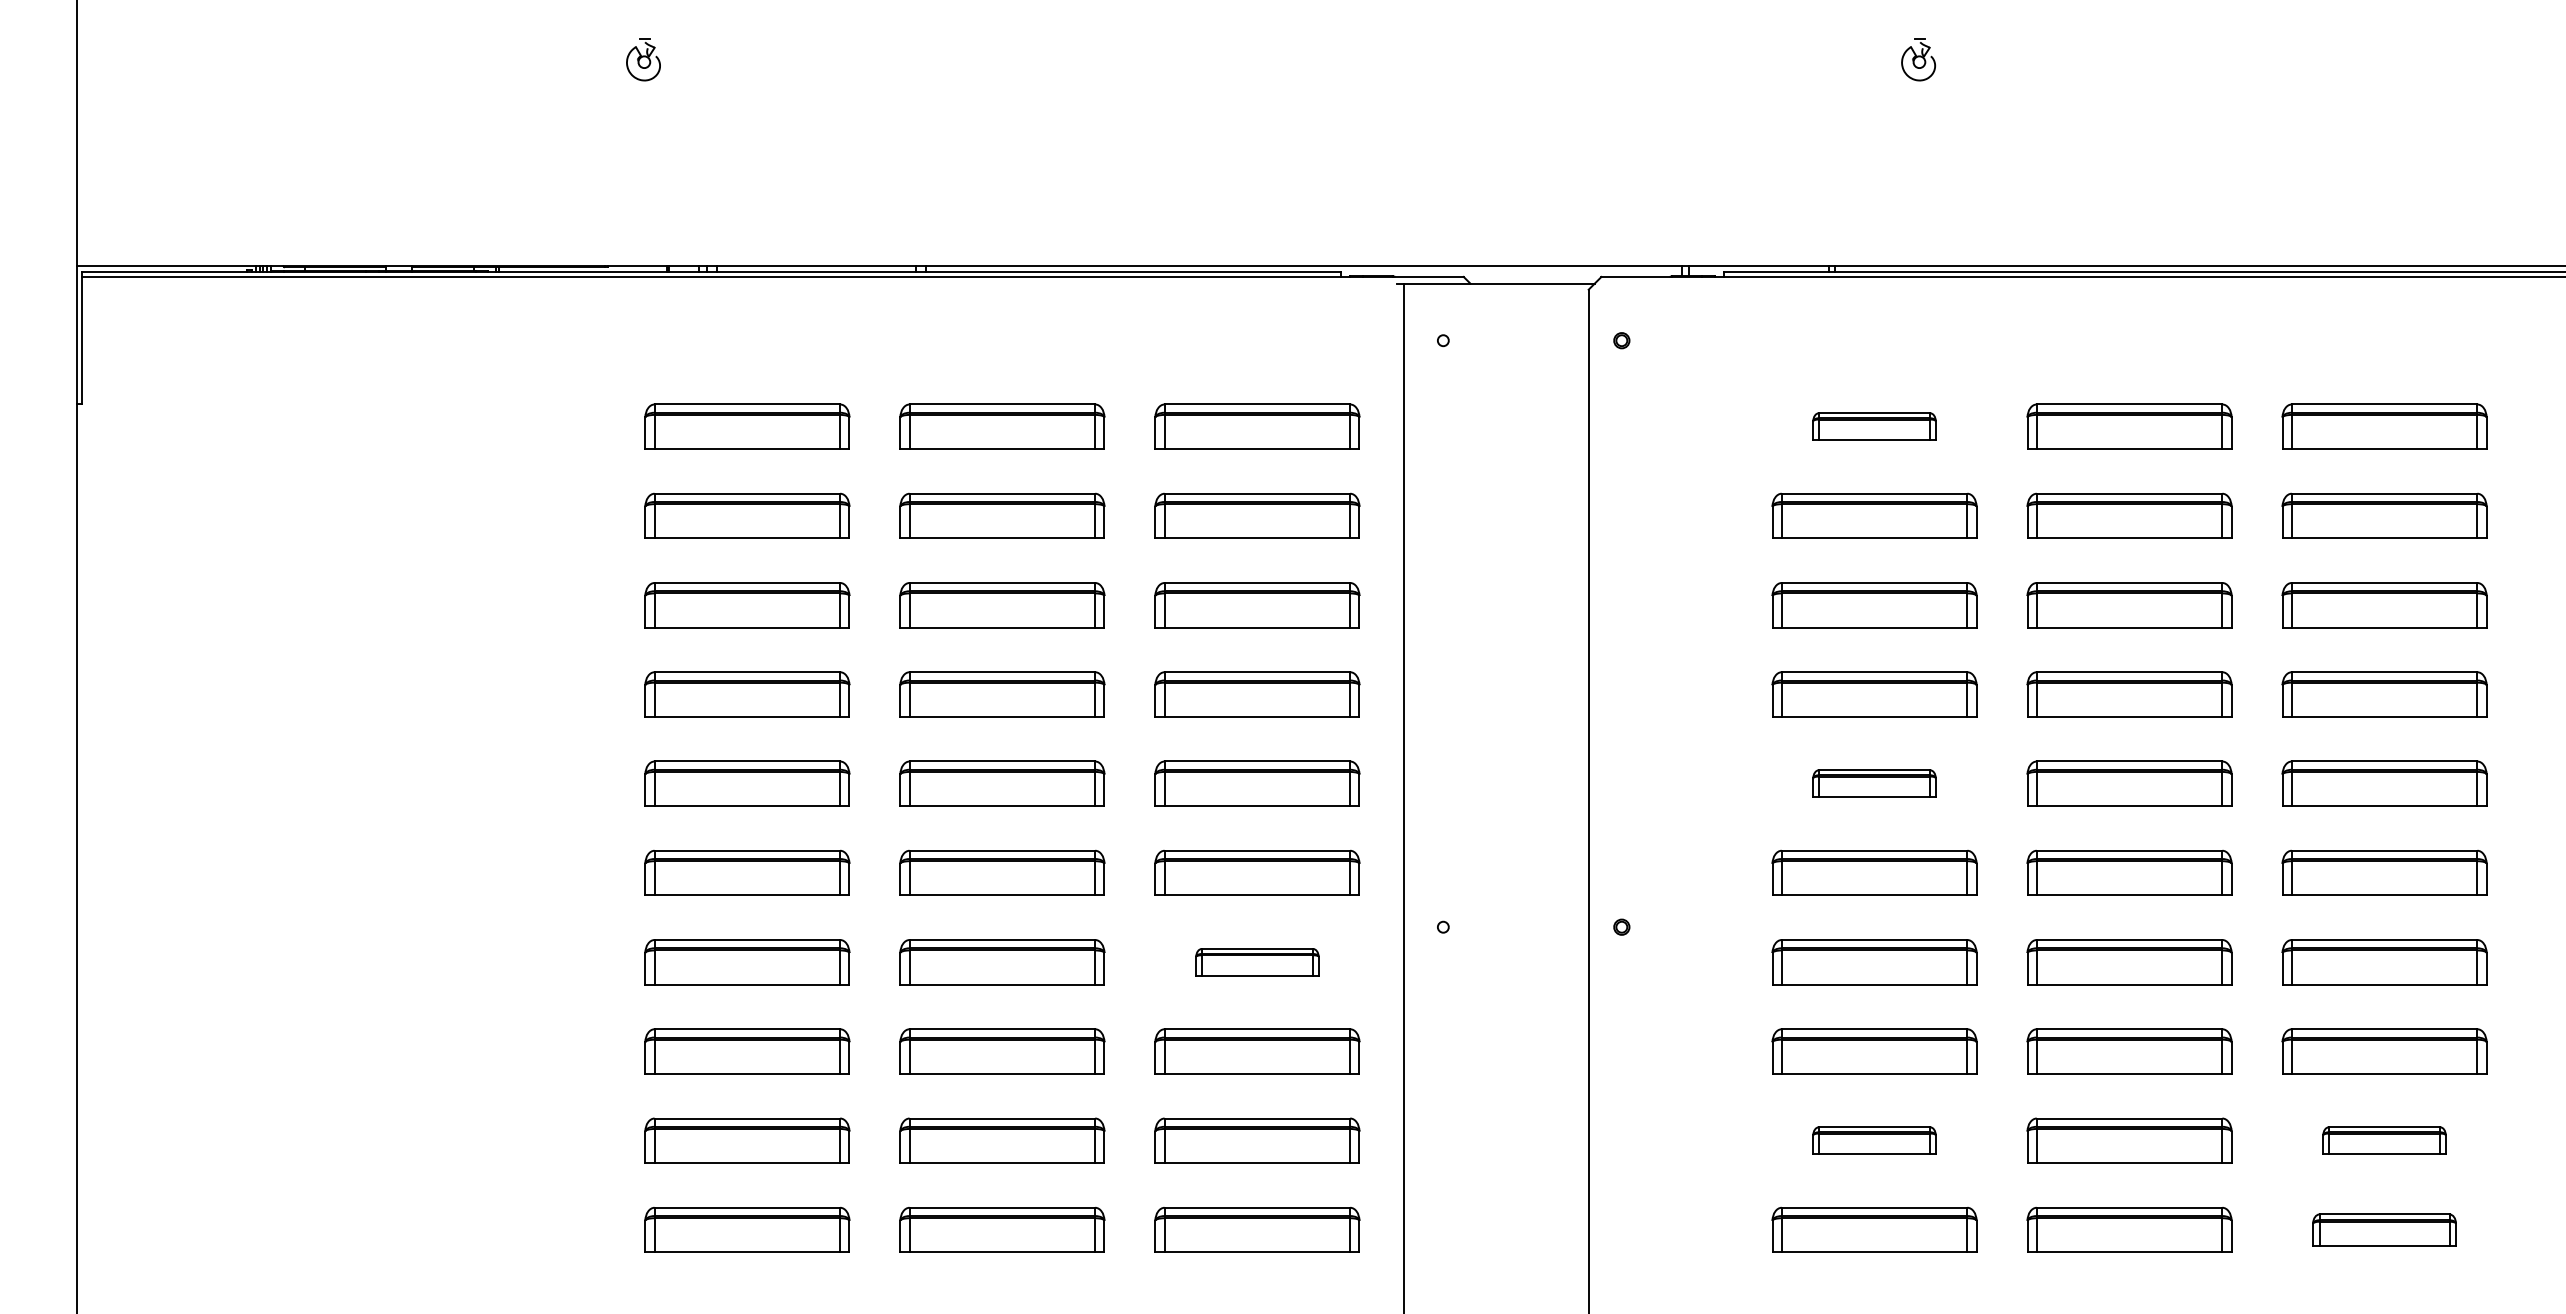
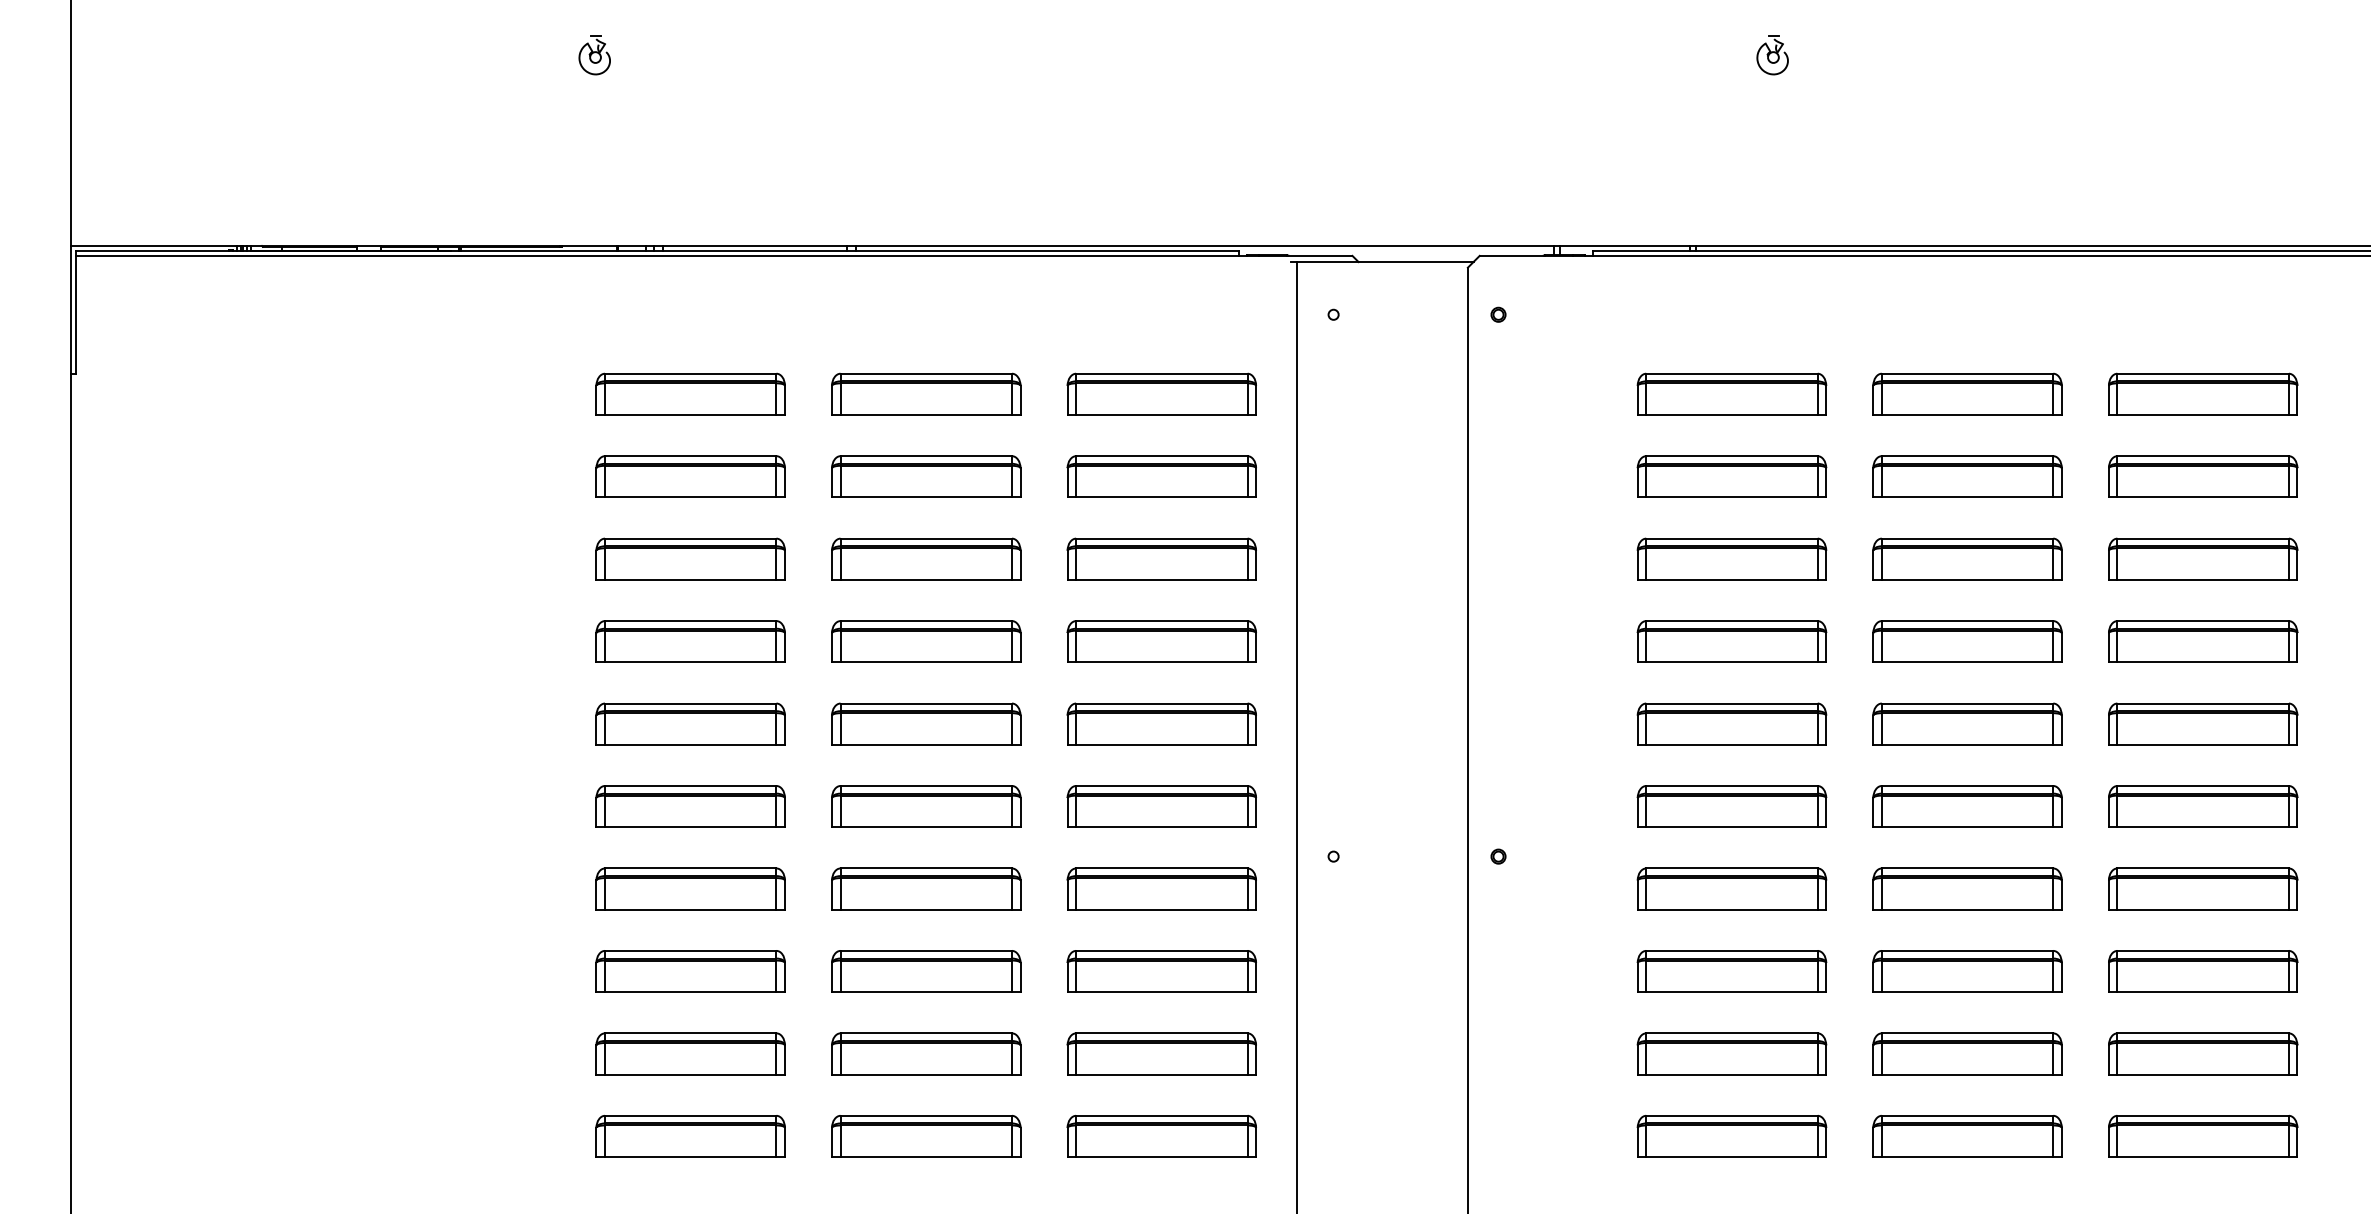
part: (1874, 426) -> (1731, 394), size x1.67
part: (1874, 783) -> (1731, 723), size x1.67
part: (1257, 962) -> (1161, 889), size x1.67
part: (1874, 1140) -> (1731, 1053), size x1.67
part: (2384, 1140) -> (2203, 1053), size x1.67
part: (2384, 1229) -> (2203, 1135), size x1.43

